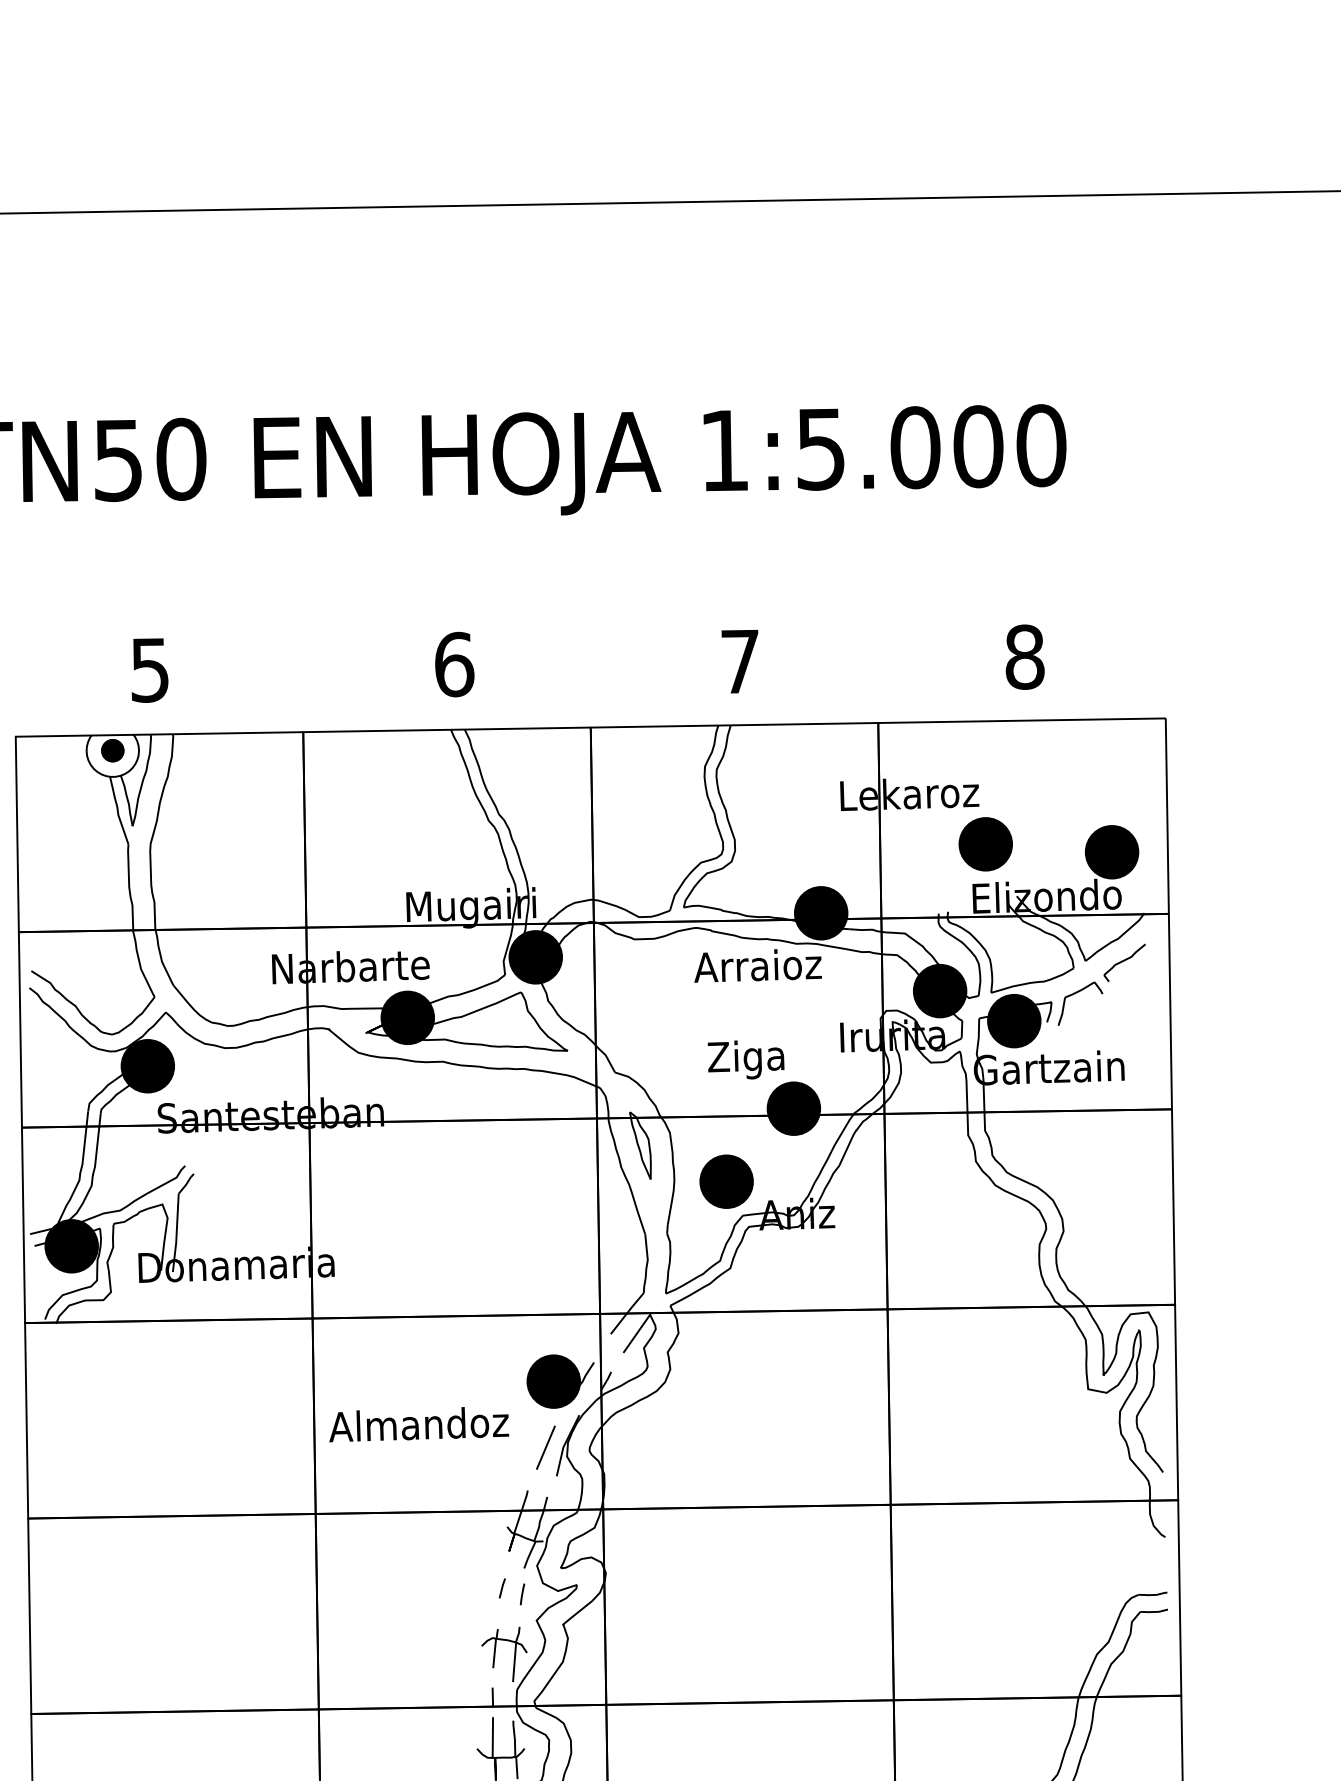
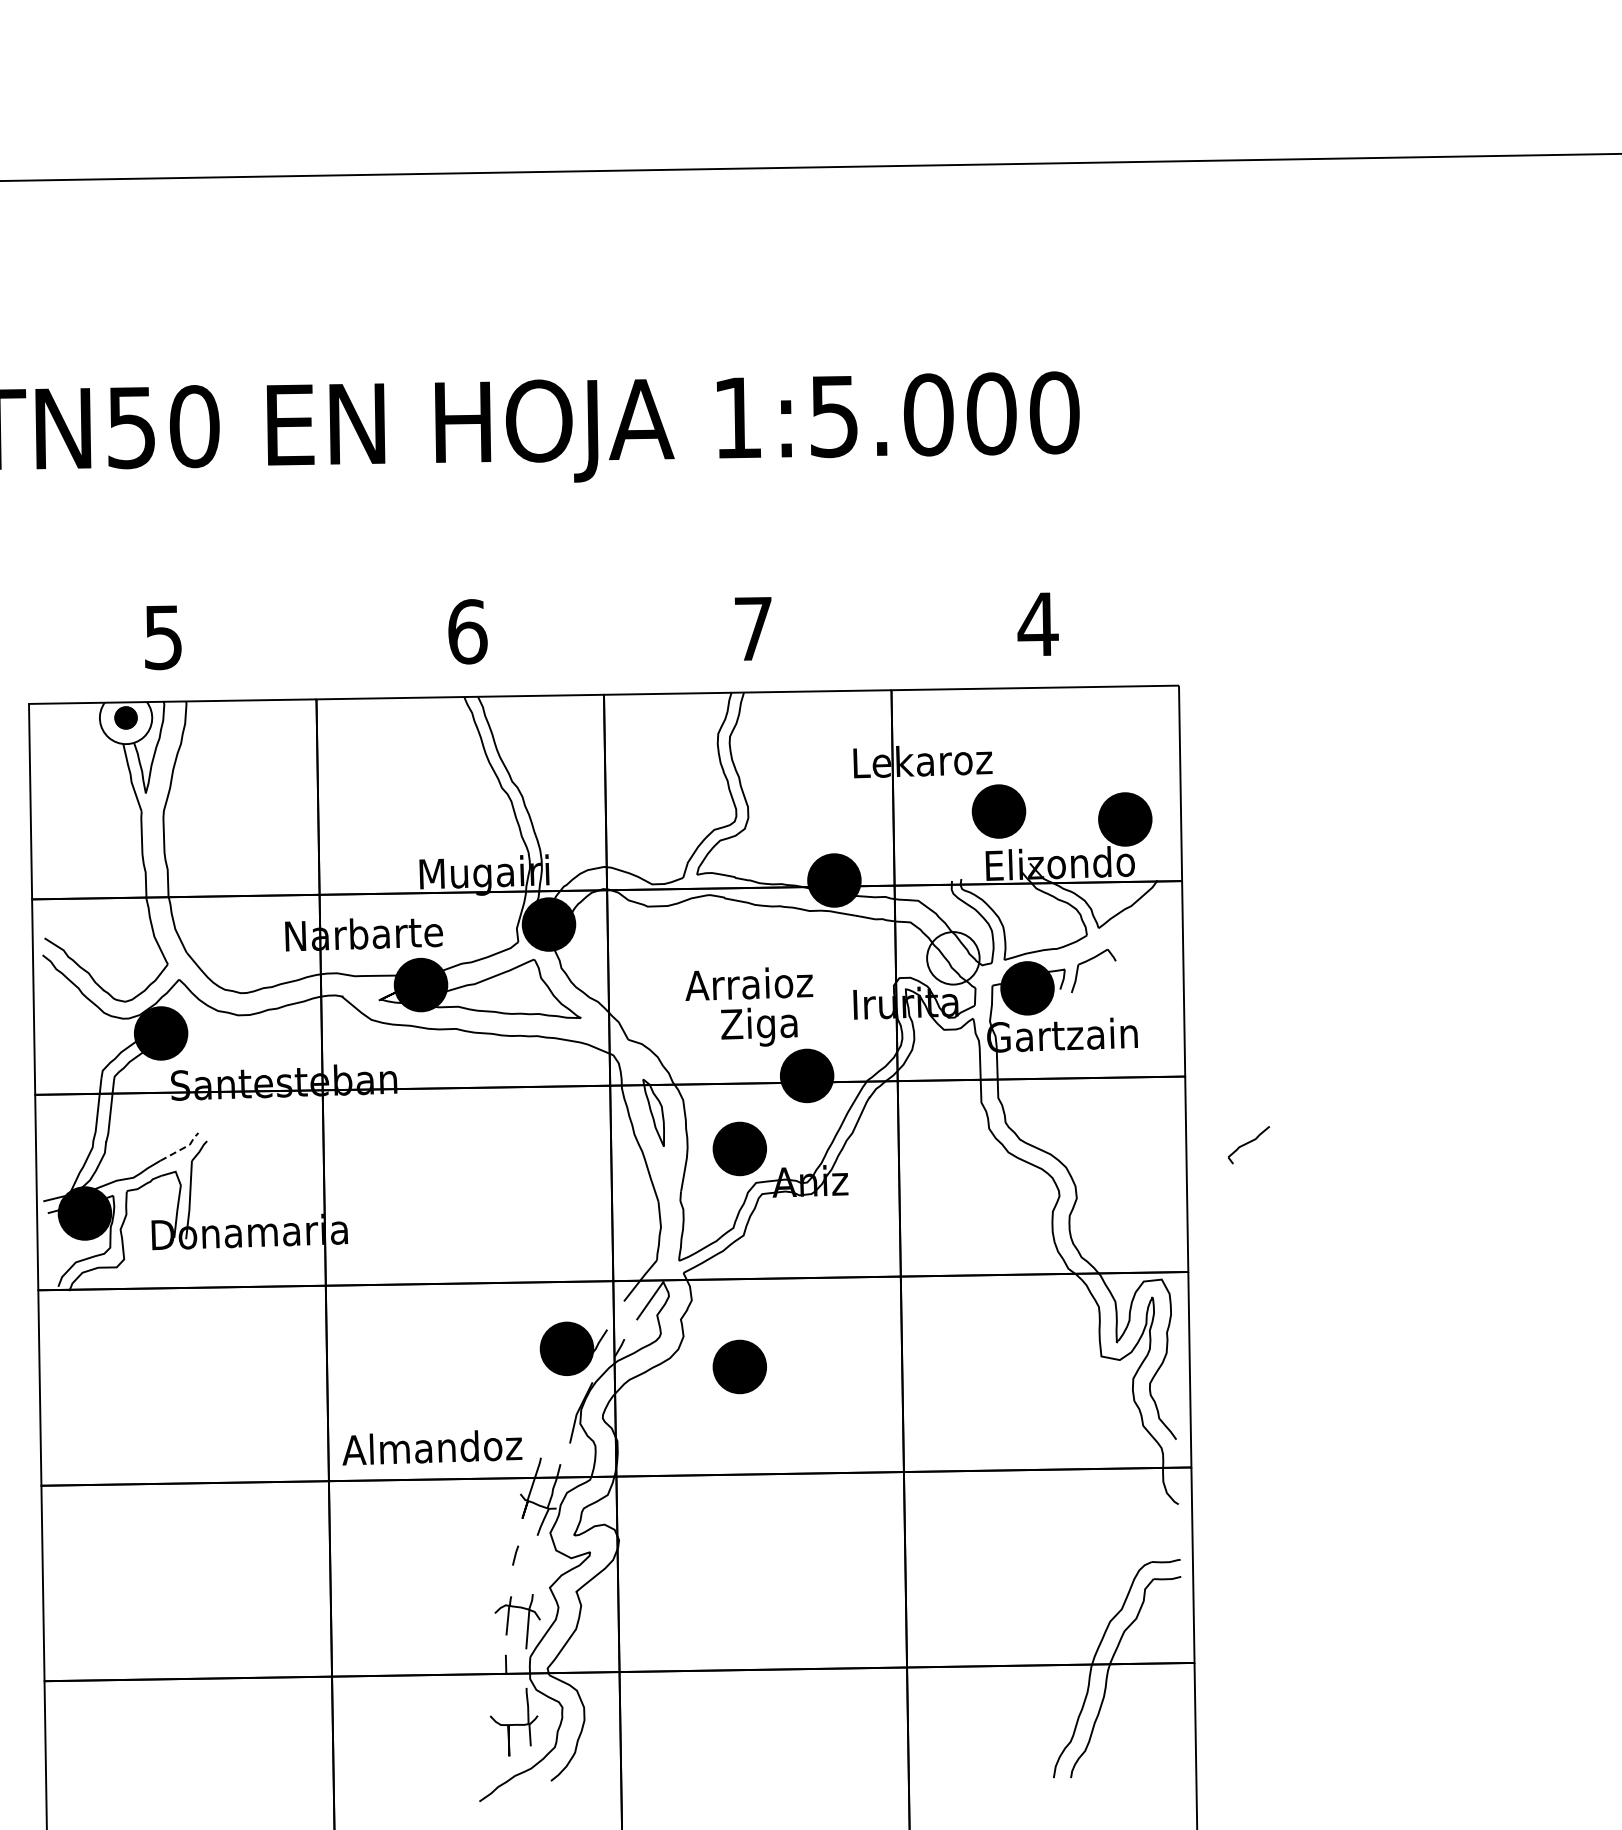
text: (1024, 657) -> (1037, 624), 8 -> 4
part: (1125, 963) -> (1249, 1145), moved
text: (758, 965) -> (749, 983), moved
fill: (940, 991) -> (953, 958), removed
line: (169, 1181) -> (182, 1148), solid -> dashed
part: (726, 1399) -> (739, 1366), added
text: (419, 1424) -> (432, 1447), moved
line: (546, 1447) -> (559, 1414), removed
line: (522, 1594) -> (535, 1561), removed
line: (492, 1738) -> (505, 1705), removed

